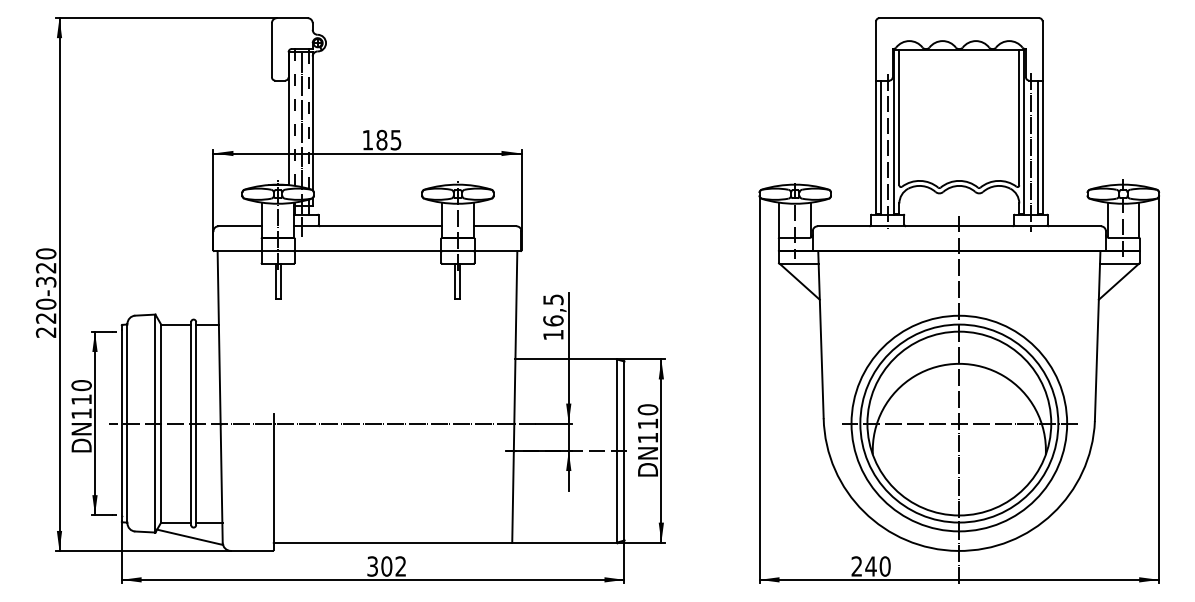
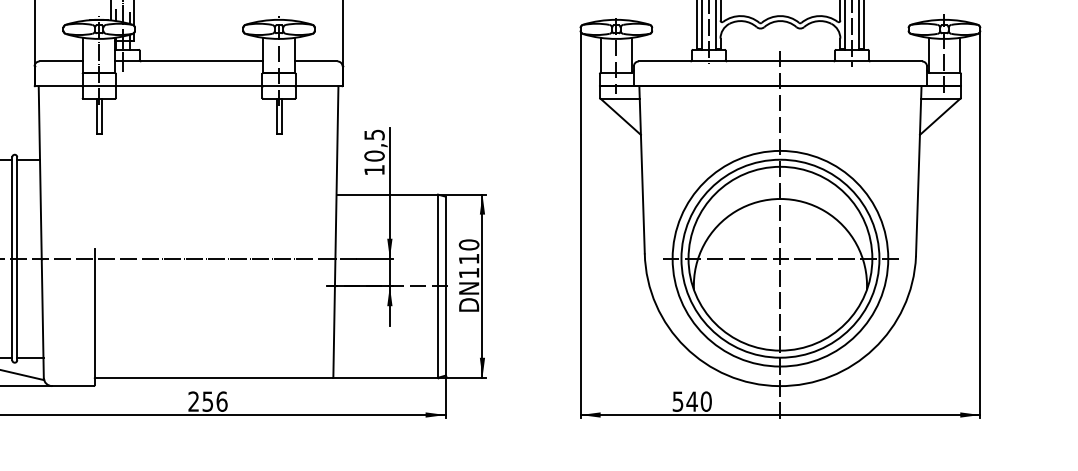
text: (553, 320) -> (374, 155), 16,5 -> 10,5
text: (386, 566) -> (207, 401), 302 -> 256
text: (856, 566) -> (677, 401), 240 -> 540

